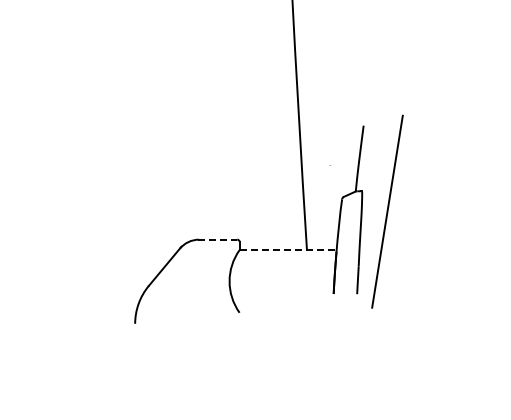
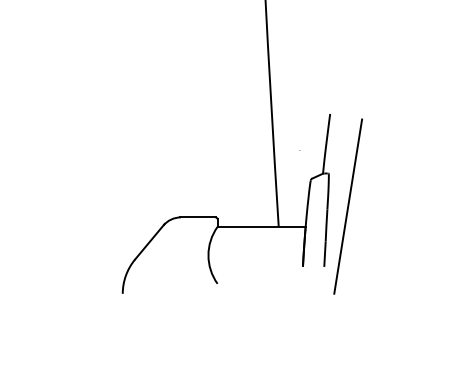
line: (387, 211) -> (348, 206), moved
line: (217, 239) -> (197, 217), dashed -> solid
line: (288, 250) -> (261, 227), dashed -> solid

